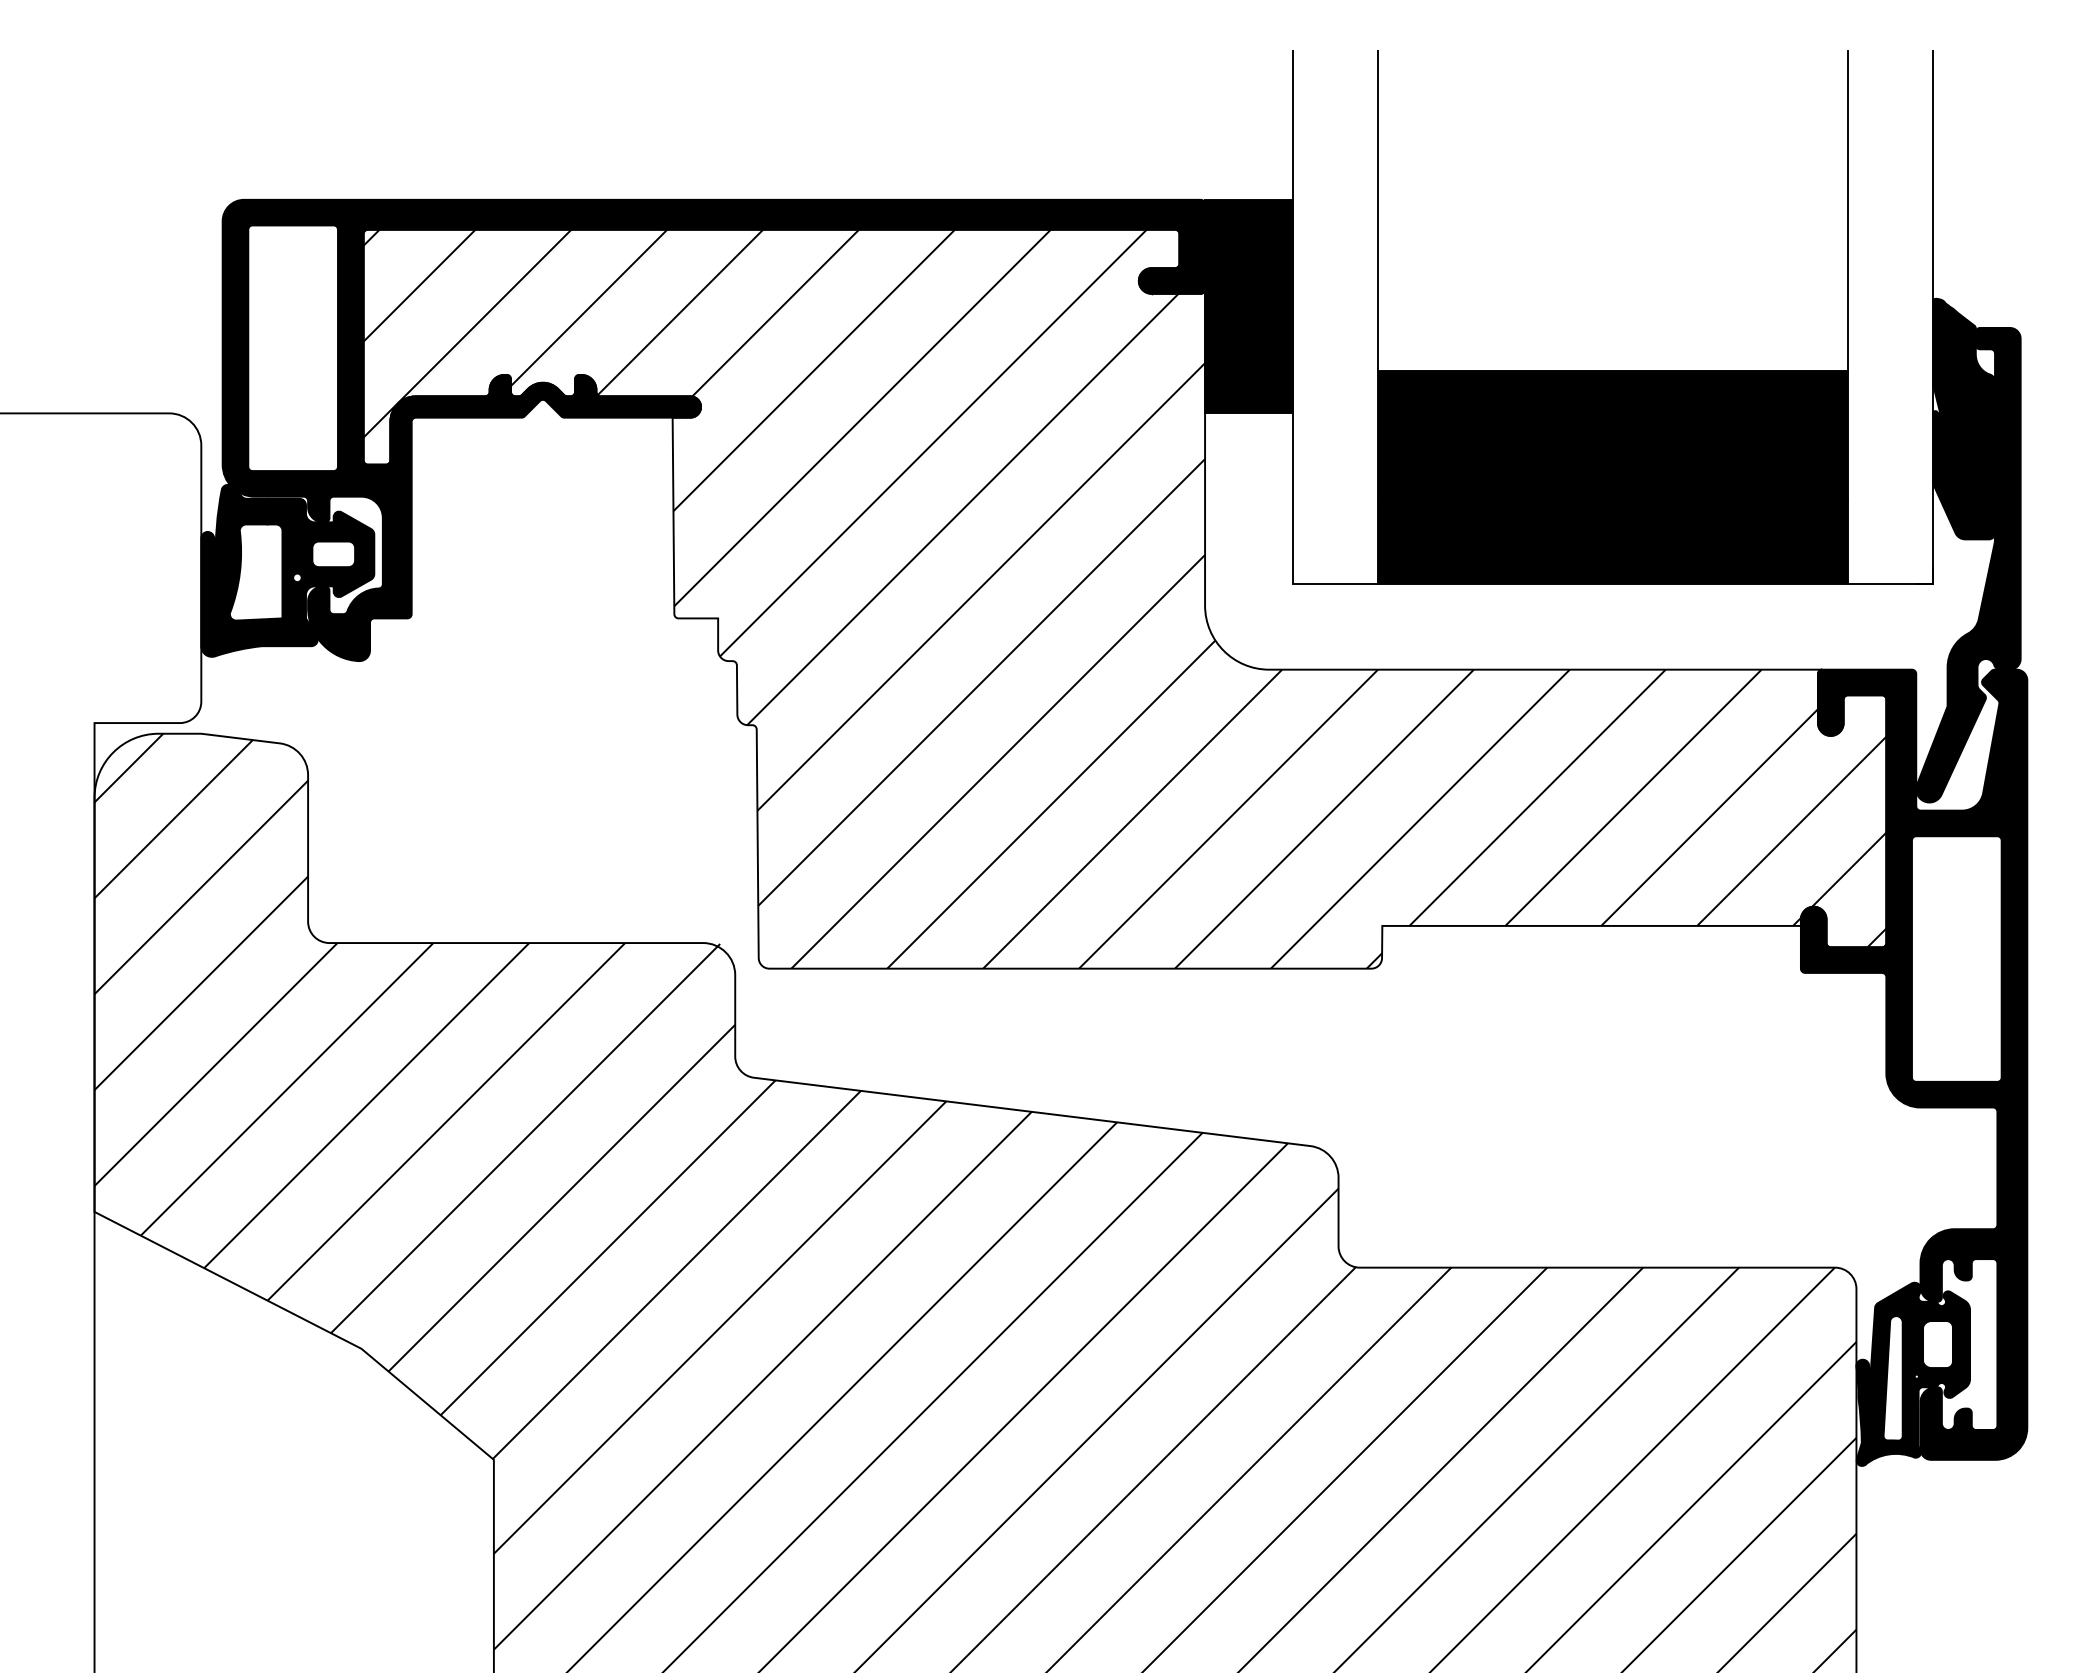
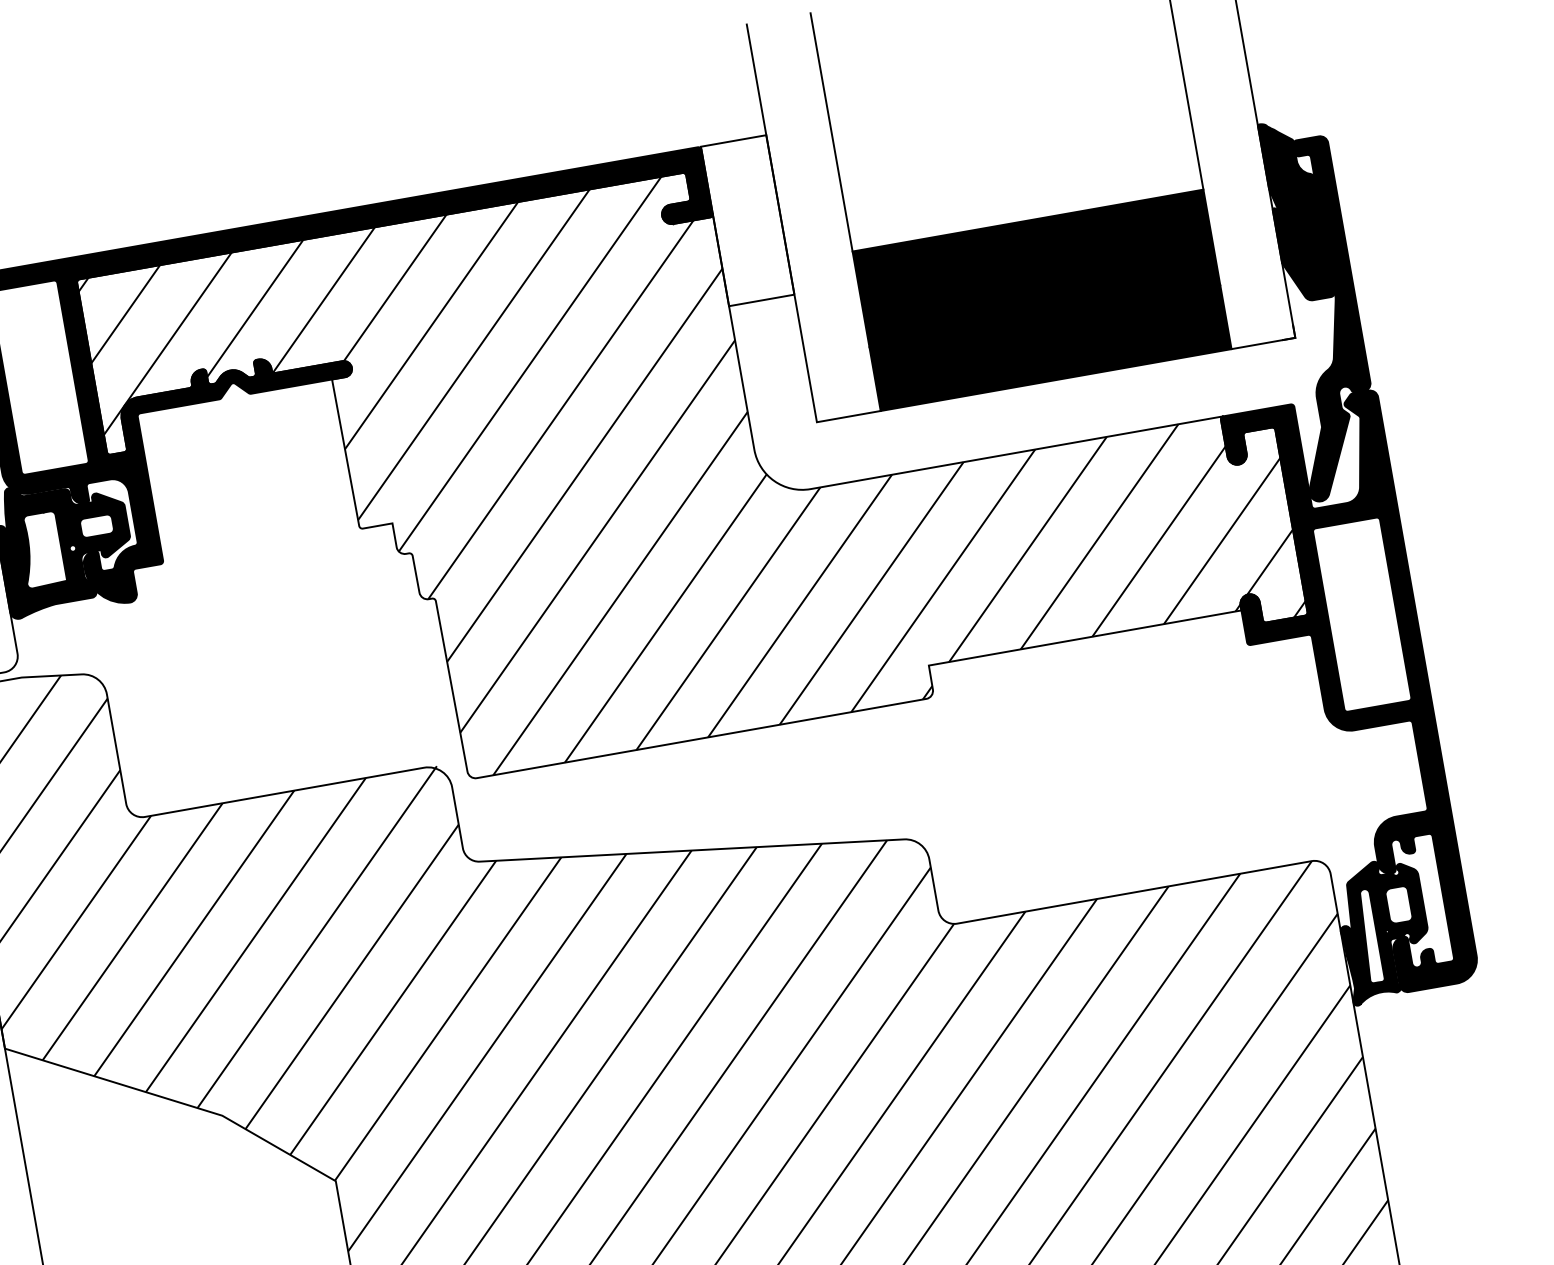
fill: (1248, 306) -> (747, 220), removed

